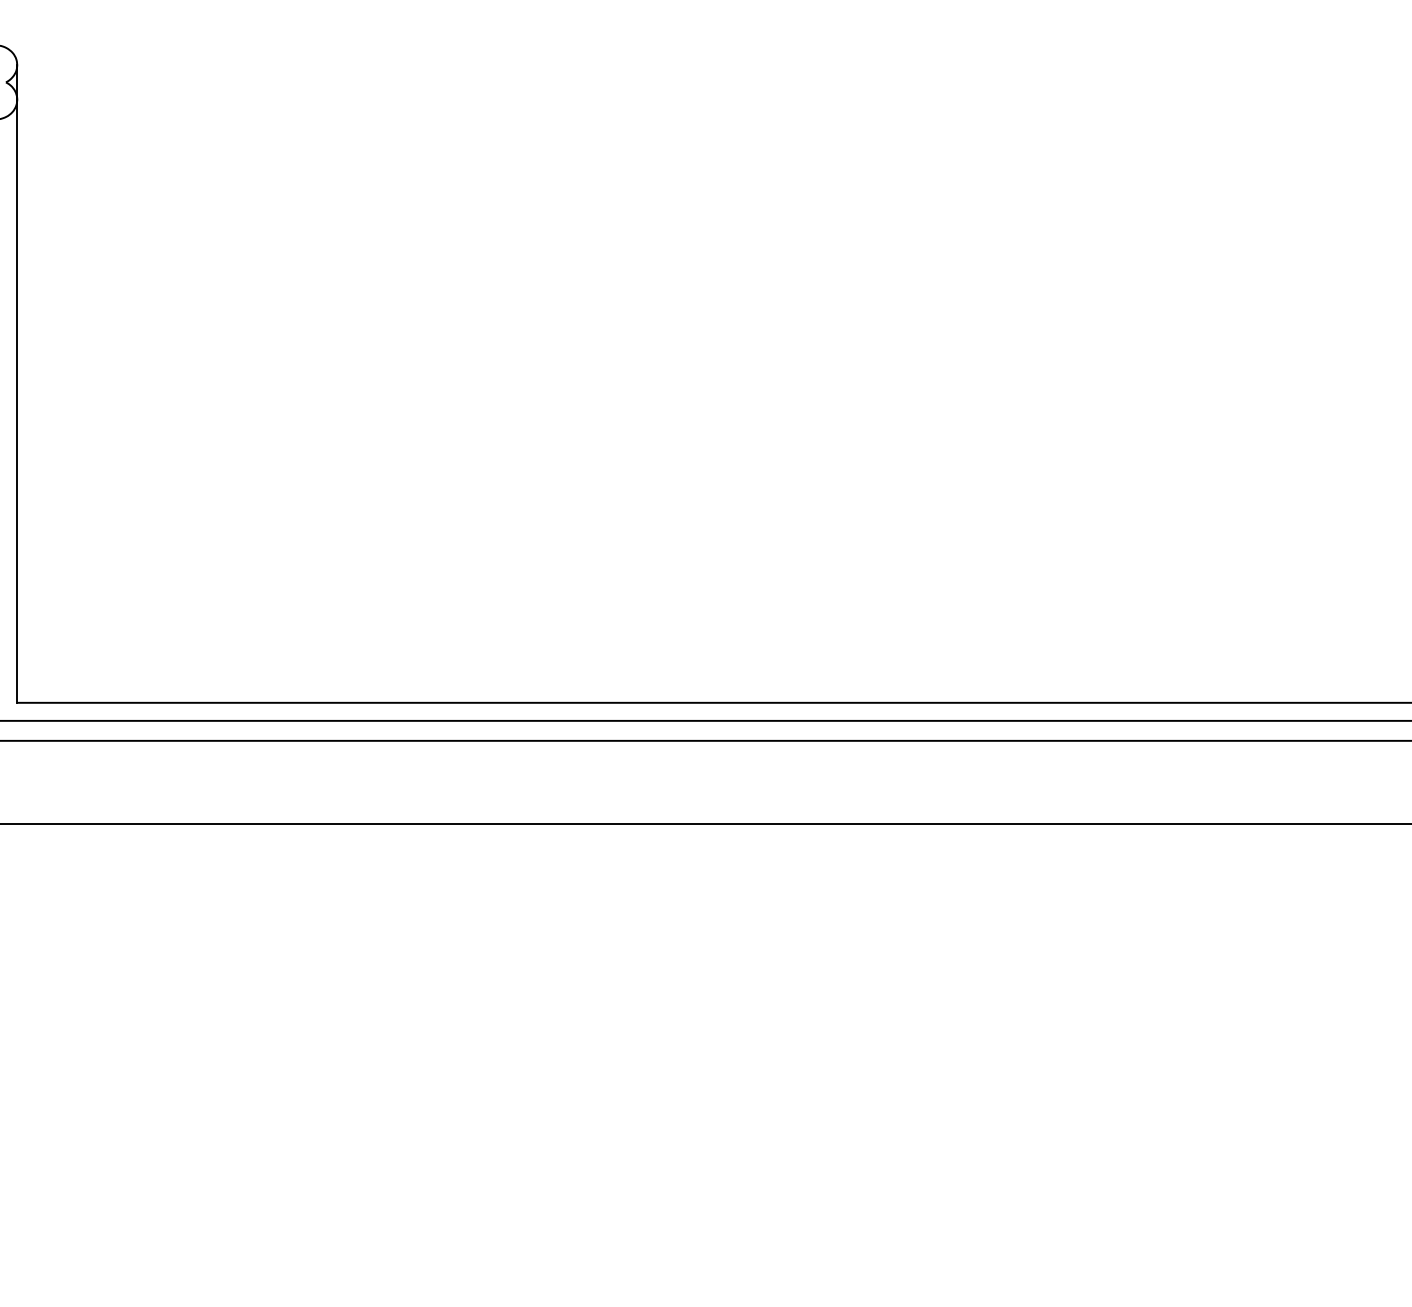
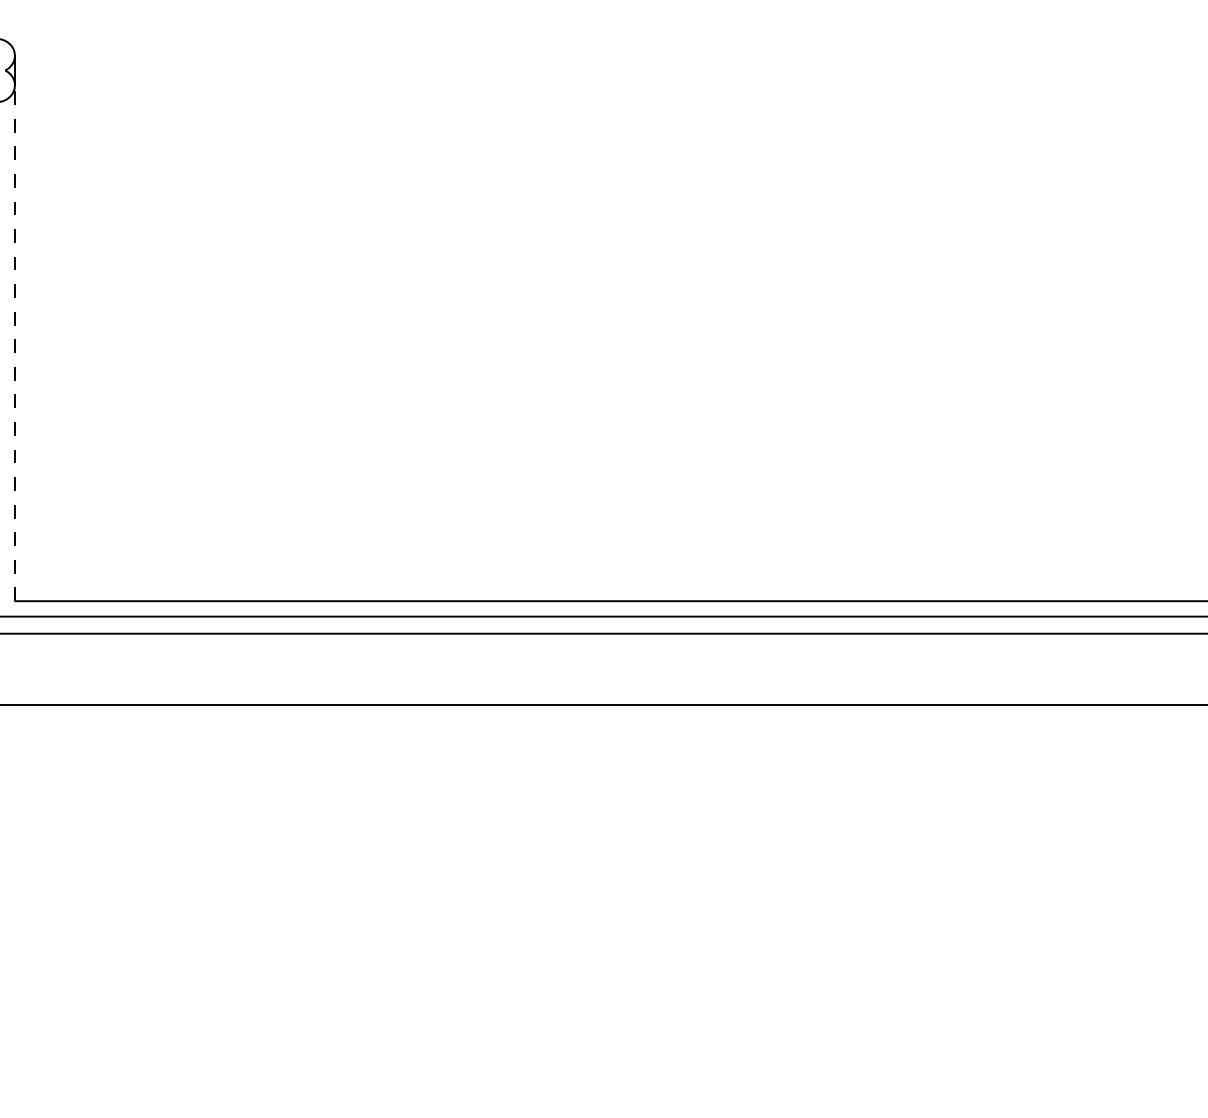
line: (16, 401) -> (14, 343), solid -> dashed

